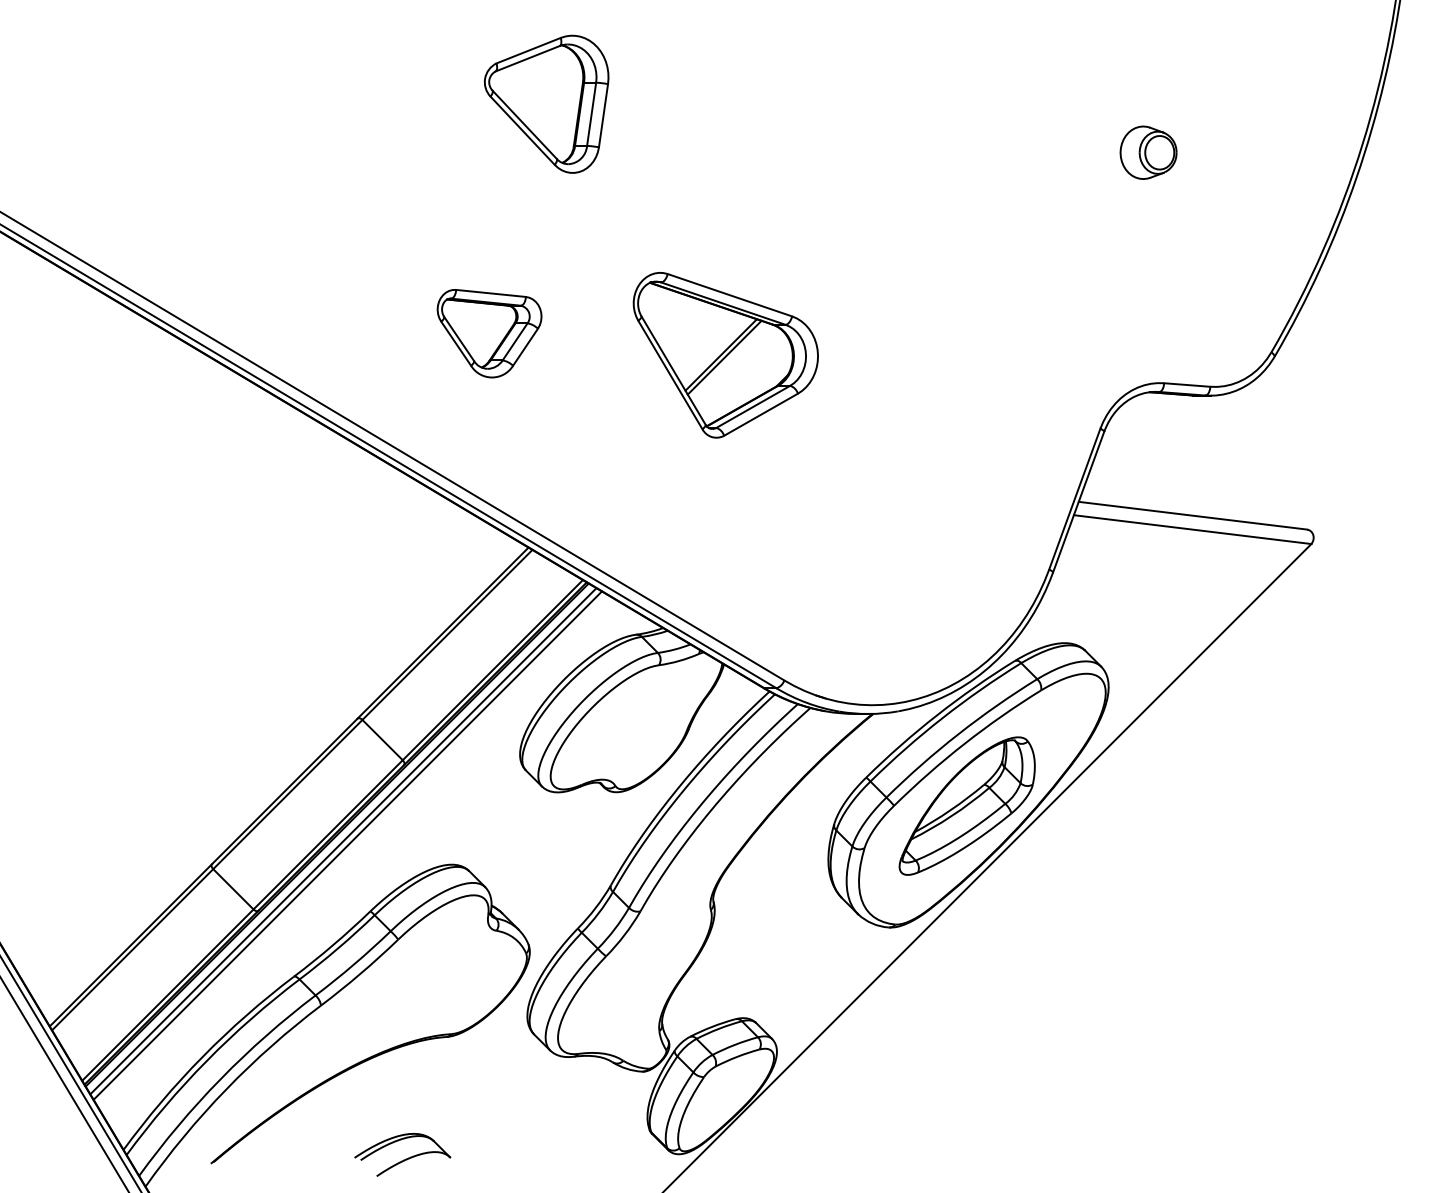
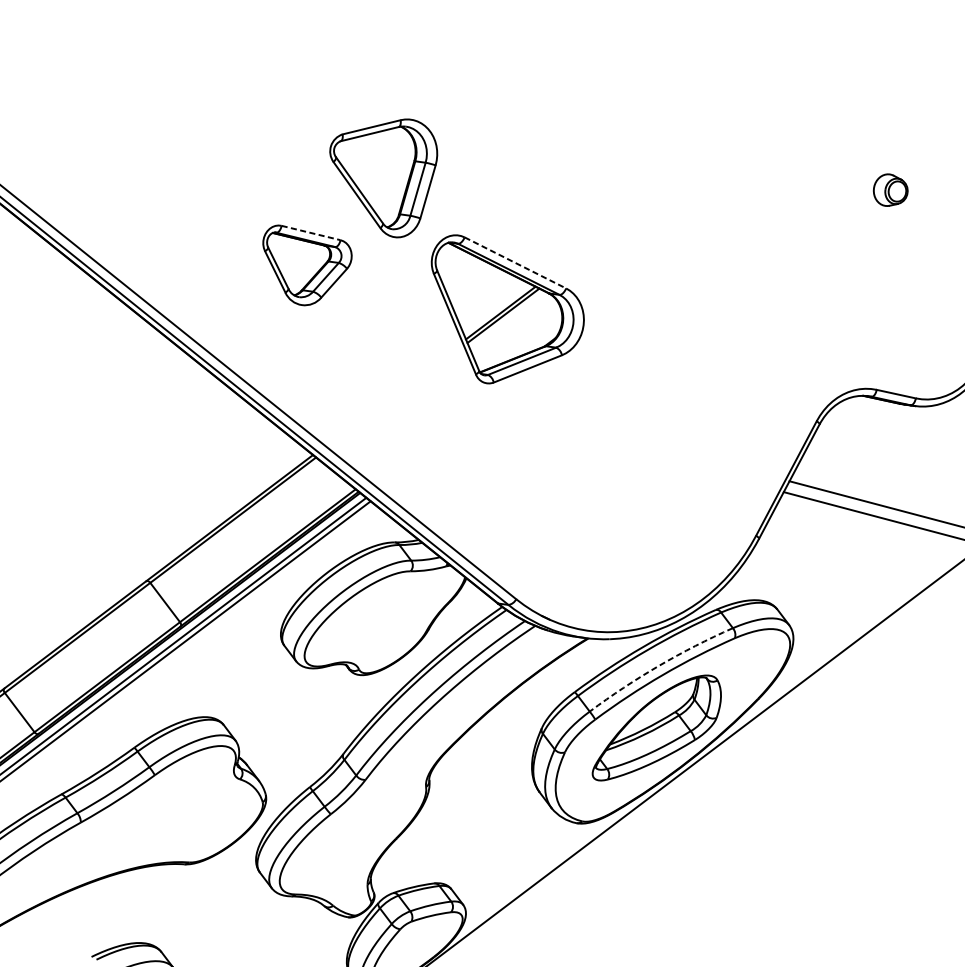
part: (546, 103) -> (380, 174), moved
part: (1148, 152) -> (890, 190), size x0.7
line: (491, 293) -> (311, 233), solid -> dashed
line: (729, 295) -> (515, 263), solid -> dashed
arc: (958, 734) -> (658, 666), solid -> dashed

